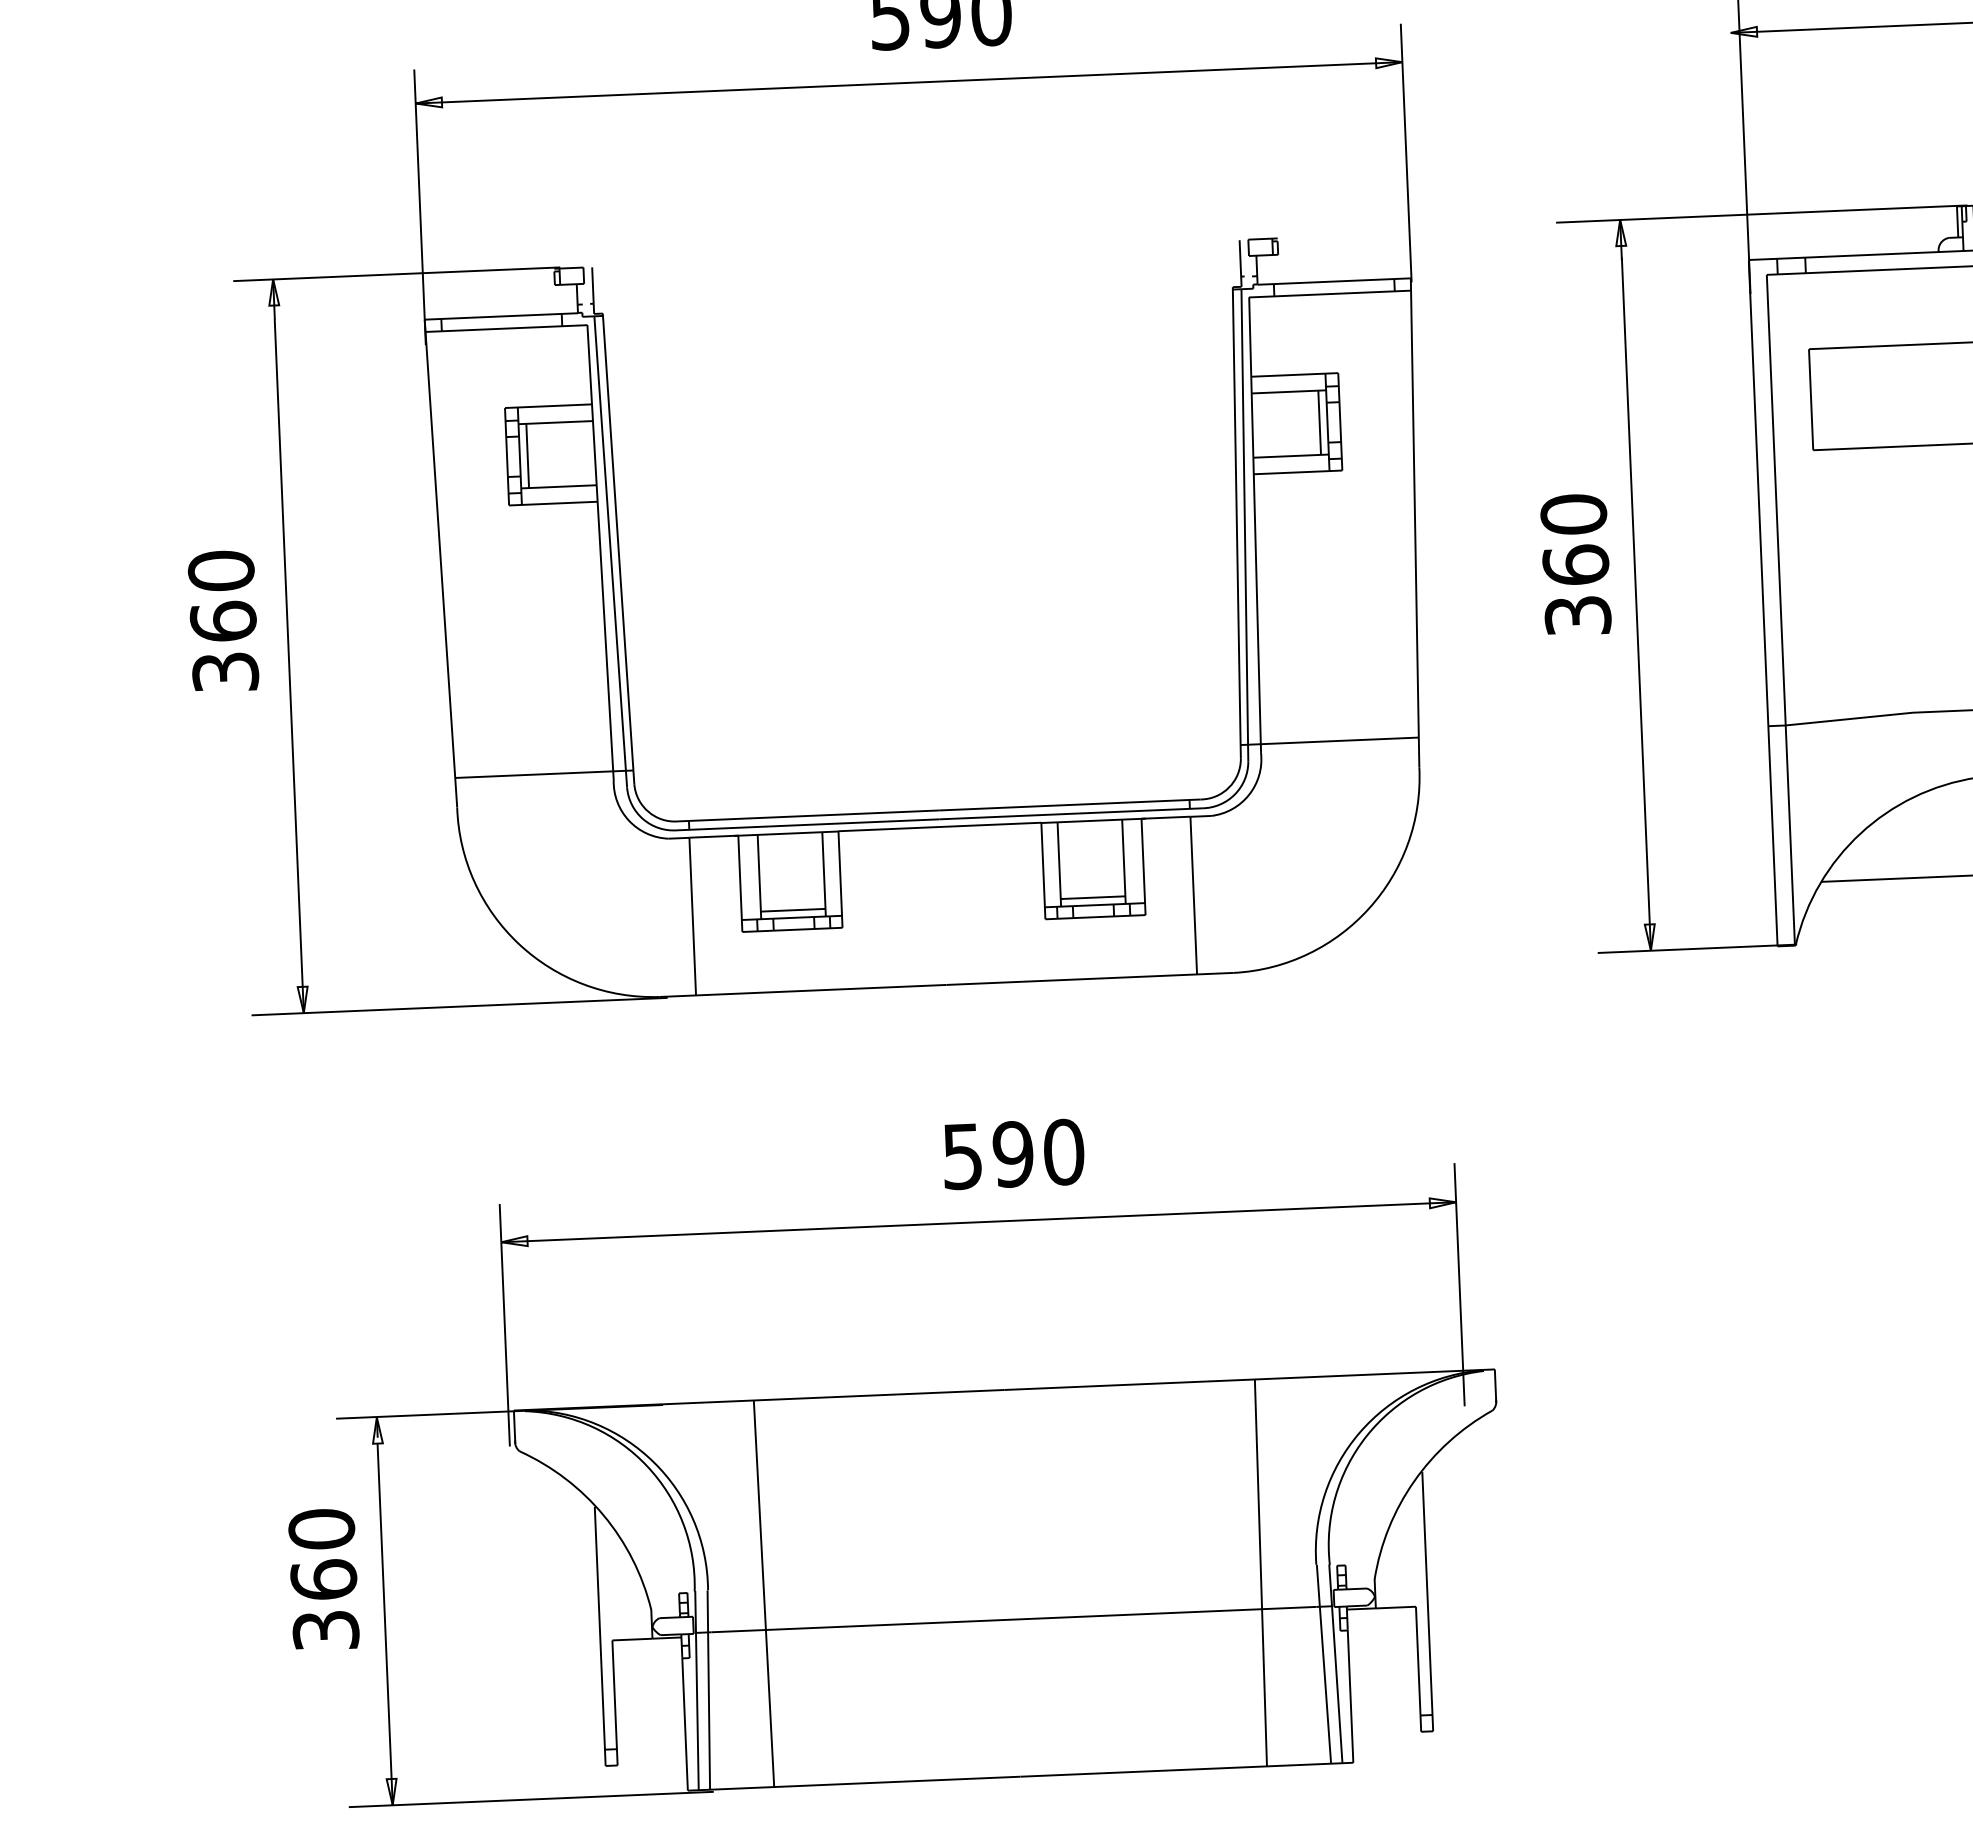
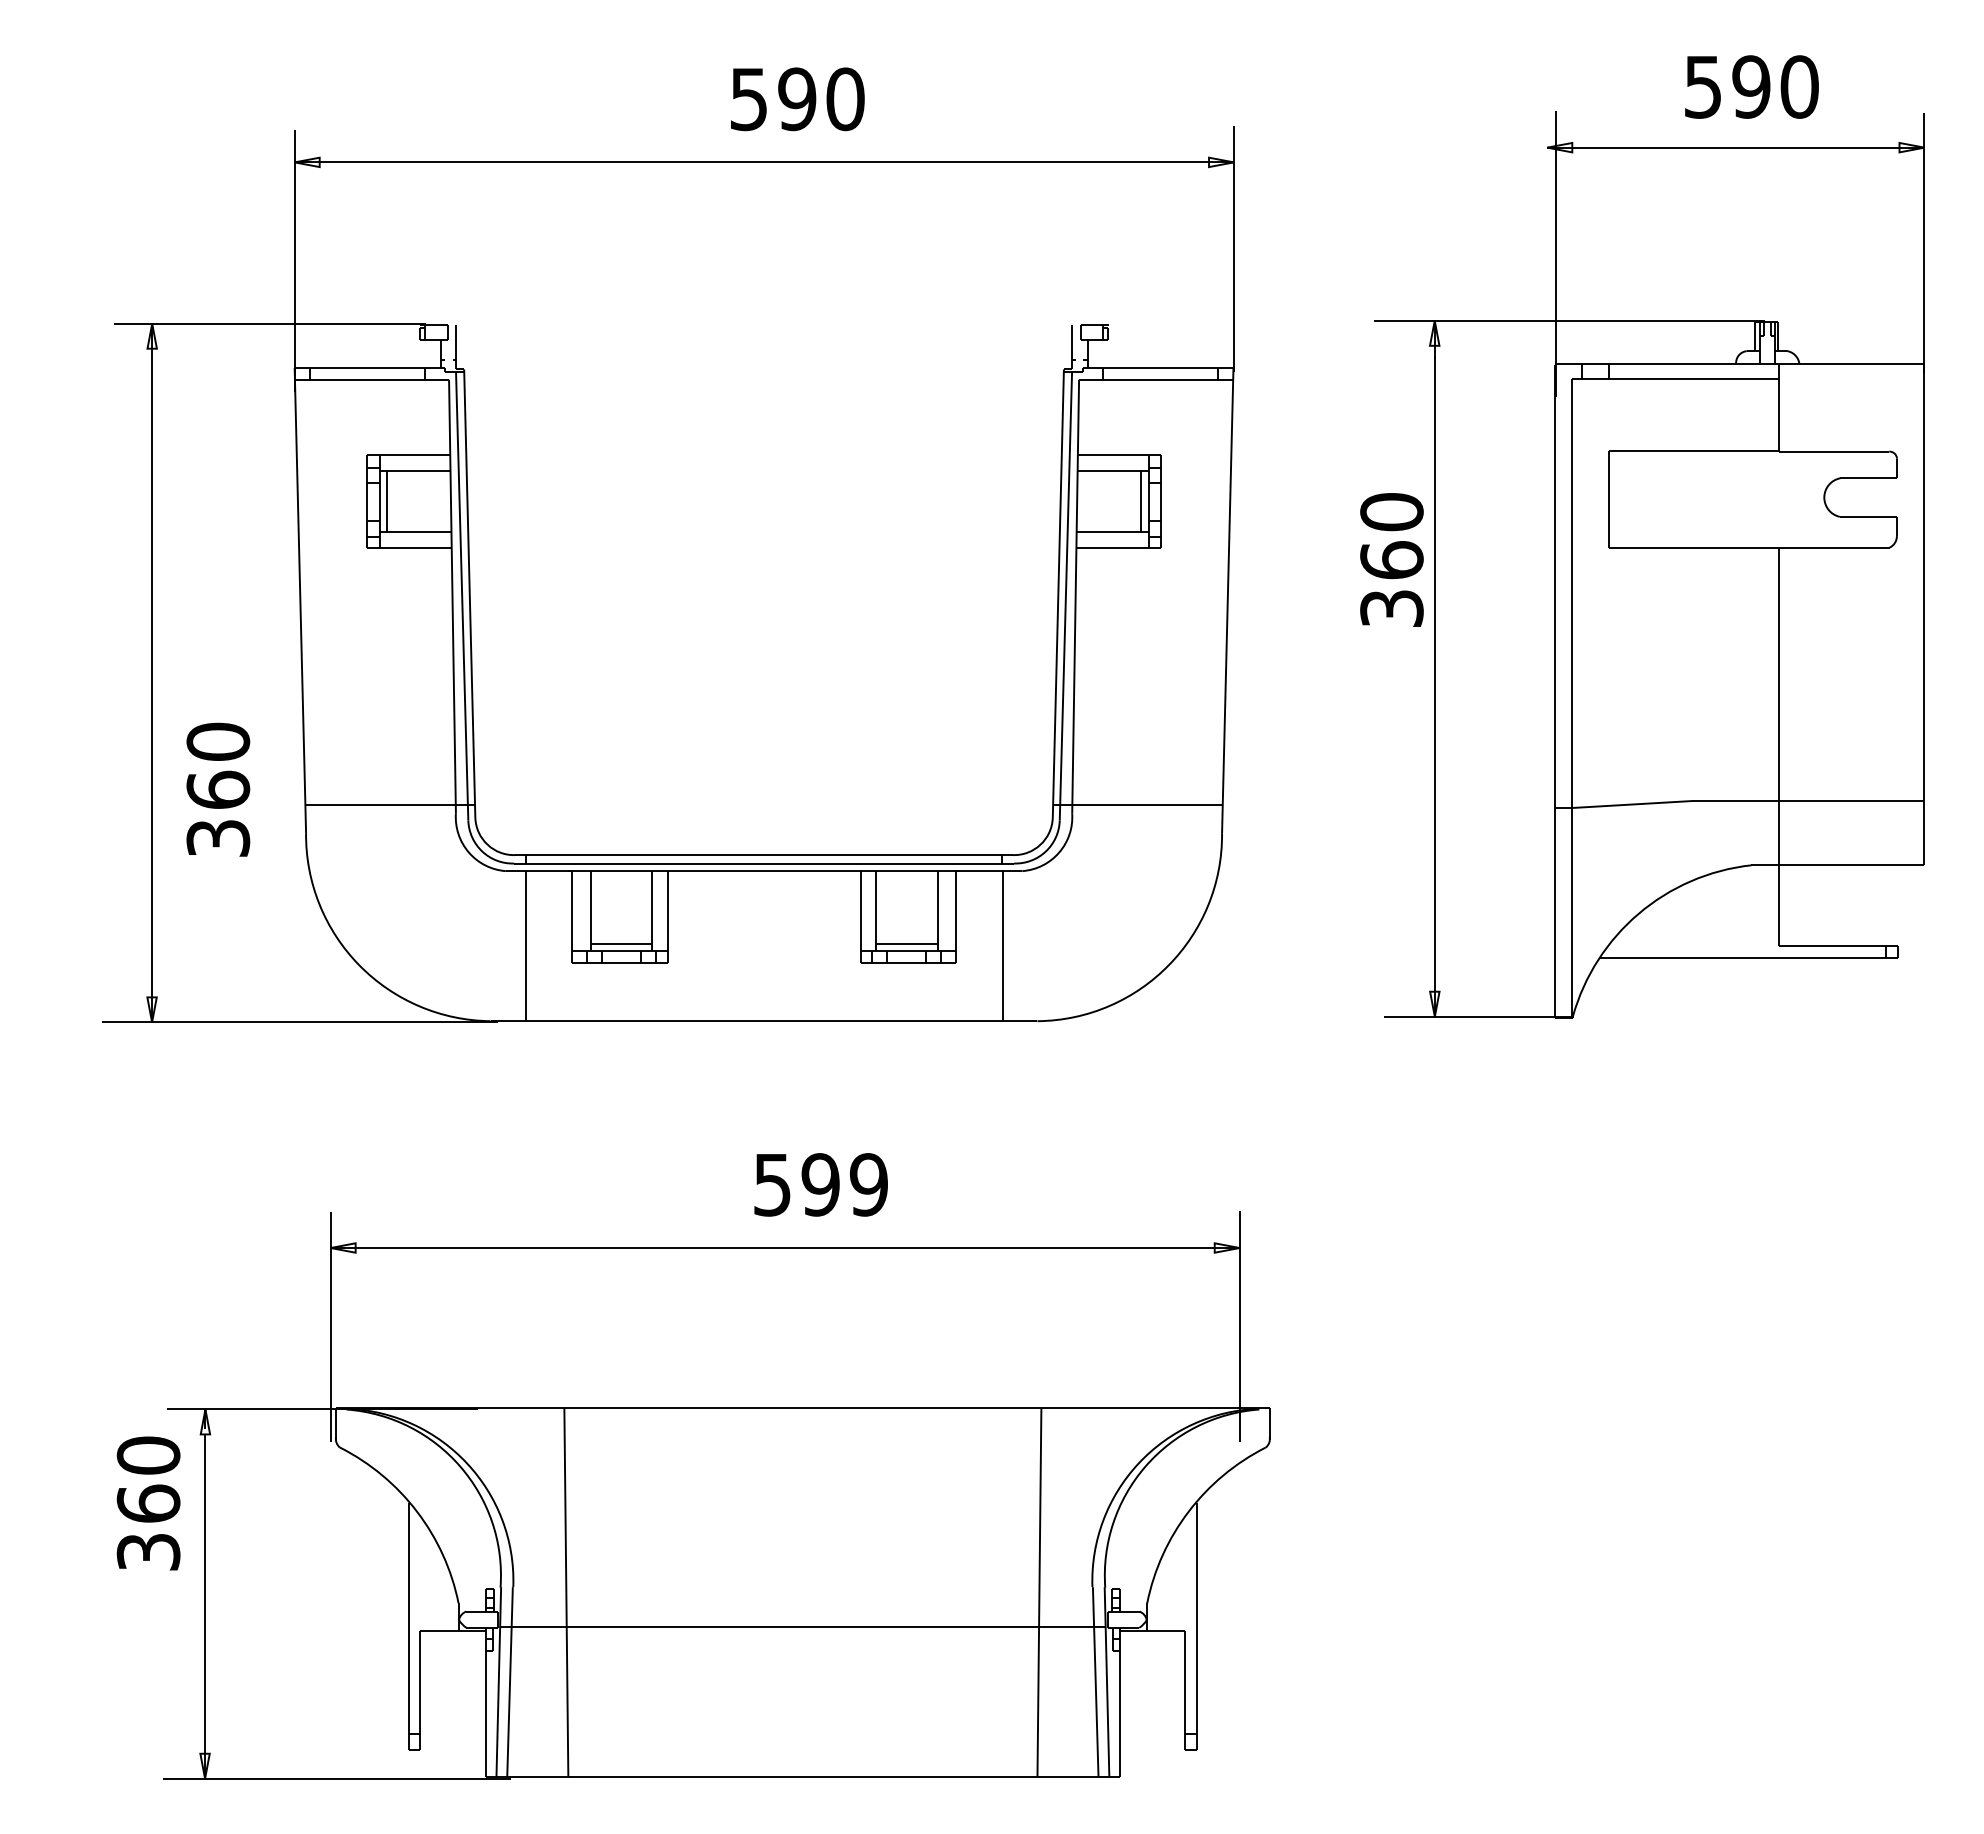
text: (1575, 564) -> (1391, 559), moved
text: (223, 620) -> (218, 789), moved
text: (1063, 1151) -> (868, 1184), 590 -> 599
text: (323, 1579) -> (148, 1503), moved

